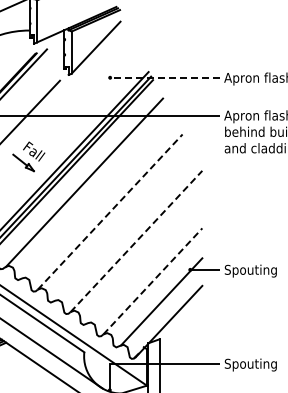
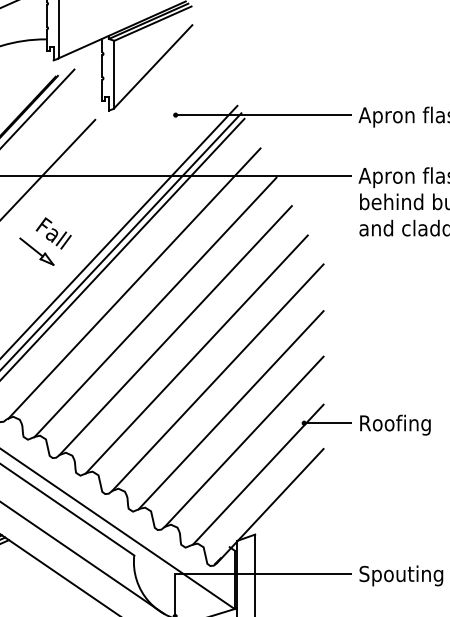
line: (165, 77) -> (264, 114), dashed -> solid
line: (97, 197) -> (155, 307), added
line: (110, 211) -> (176, 329), dashed -> solid
line: (123, 226) -> (197, 353), added
line: (136, 241) -> (217, 377), dashed -> solid
line: (144, 261) -> (230, 409), added
text: (250, 270) -> (400, 424), Spouting -> Roofing
line: (152, 281) -> (243, 441), dashed -> solid

